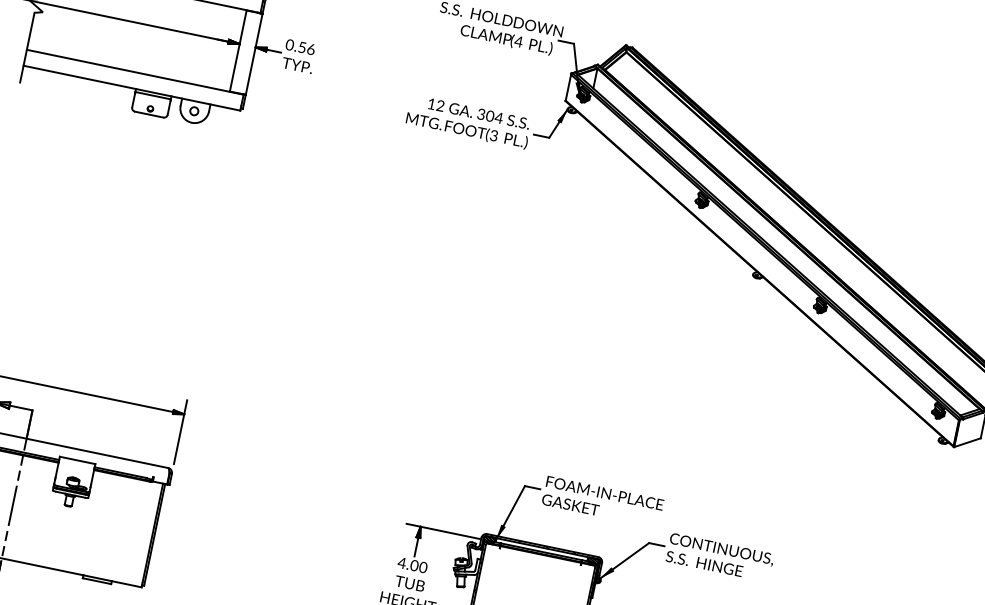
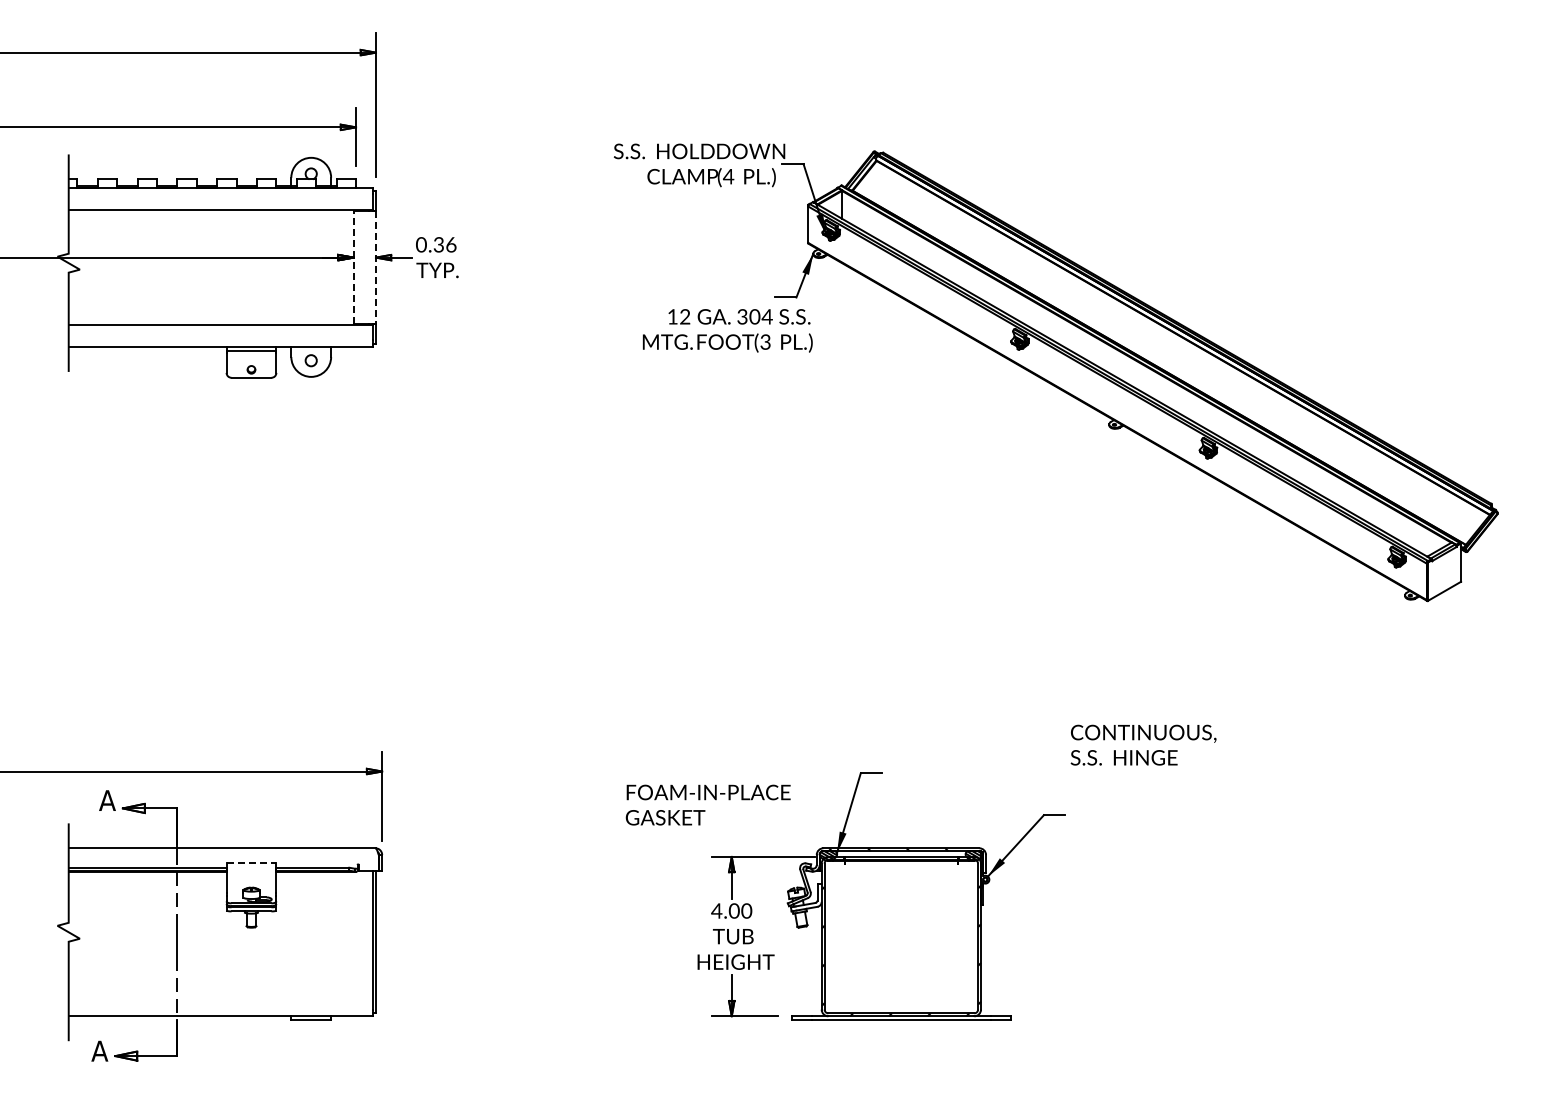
text: (302, 47) -> (438, 244), 0.56 -> 0.36
line: (238, 51) -> (353, 267), solid -> dashed
line: (253, 54) -> (375, 267), solid -> dashed
text: (468, 121) -> (727, 330), moved
line: (77, 460) -> (251, 863), solid -> dashed
text: (602, 501) -> (707, 804), moved
text: (720, 557) -> (1143, 744), moved

